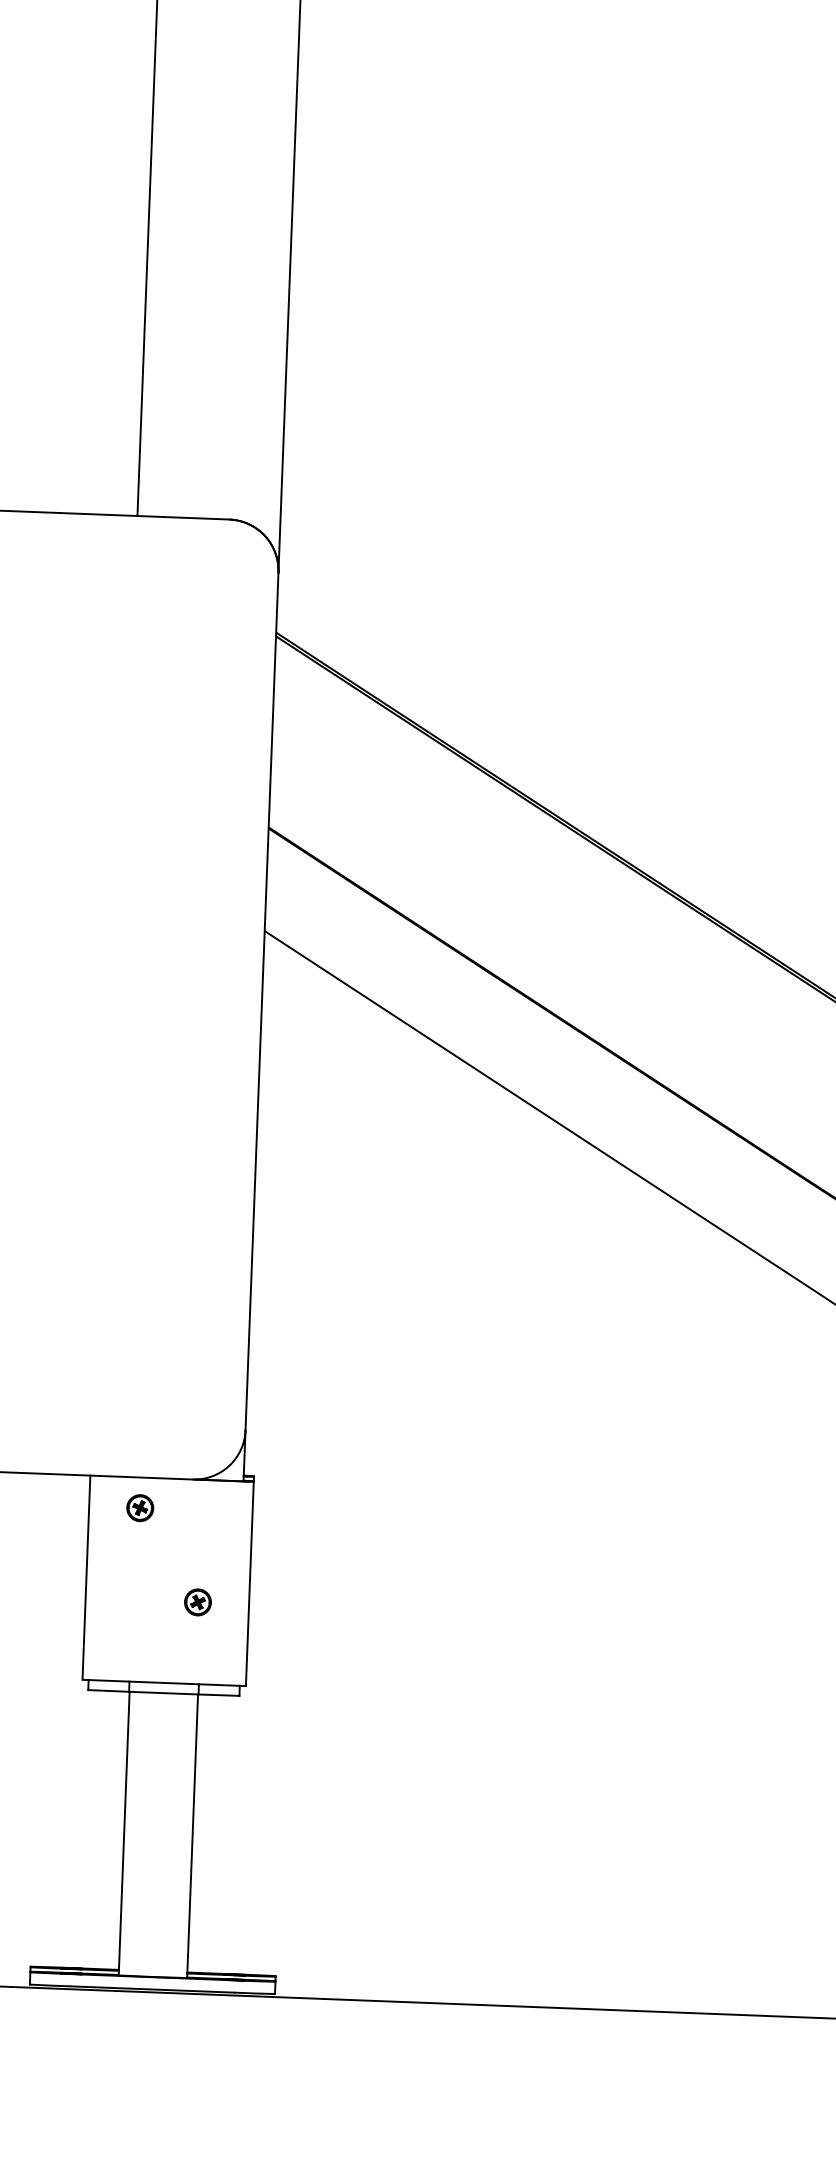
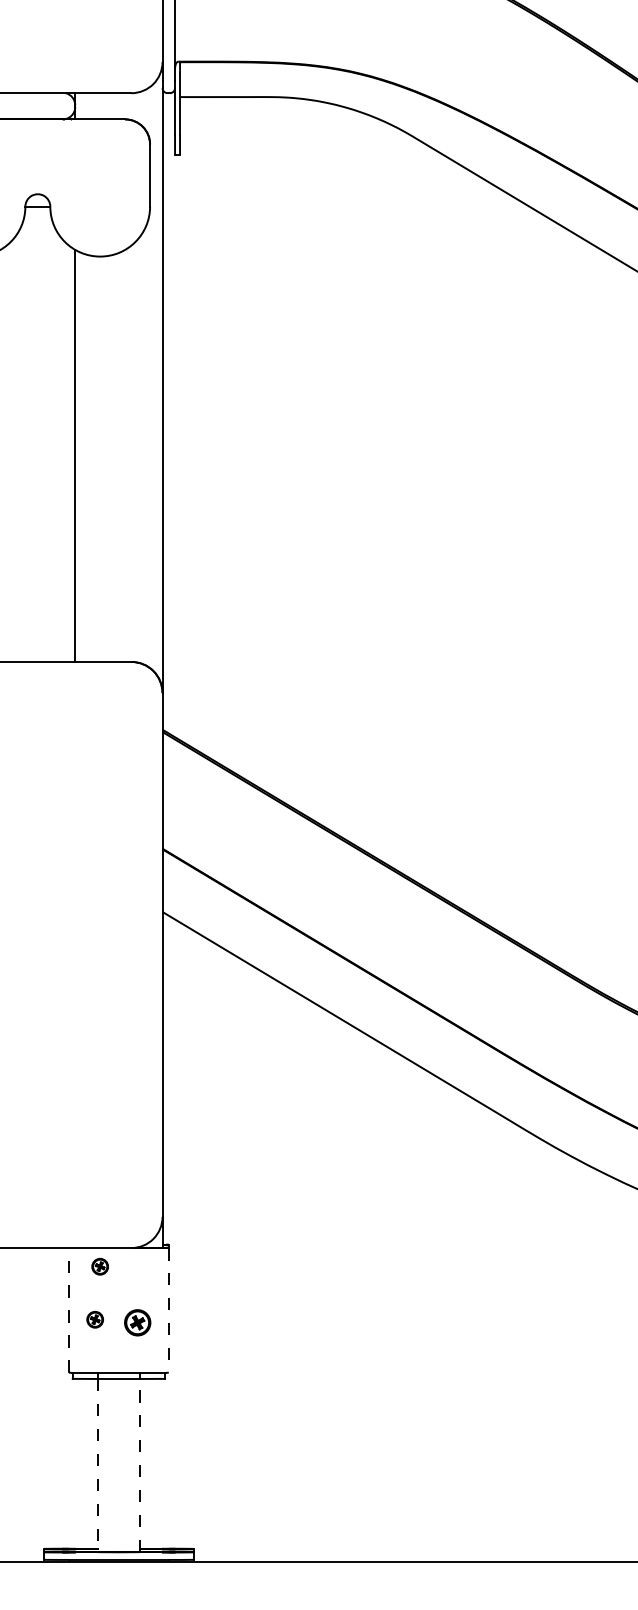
line: (87, 1576) -> (69, 1309), solid -> dashed
line: (249, 1584) -> (168, 1310), solid -> dashed
part: (127, 1594) -> (94, 1319), added
part: (197, 1601) -> (137, 1322), size x1.6
line: (124, 1833) -> (98, 1465), solid -> dashed
line: (192, 1836) -> (139, 1465), solid -> dashed

